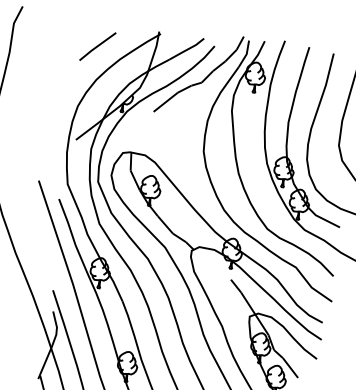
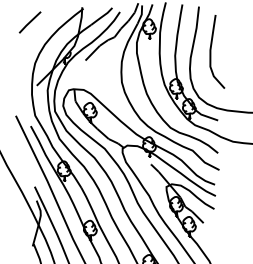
line: (96, 46) -> (29, 22), moved

